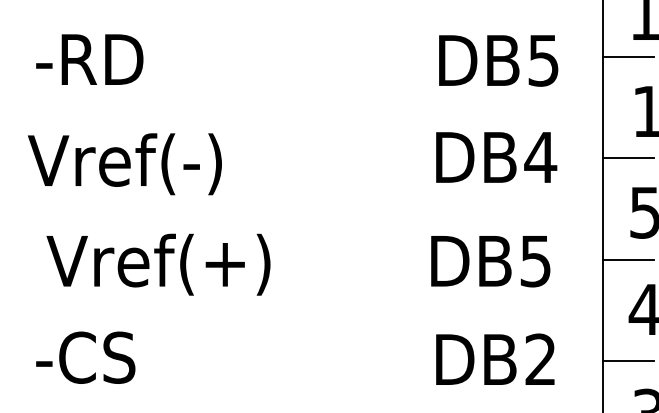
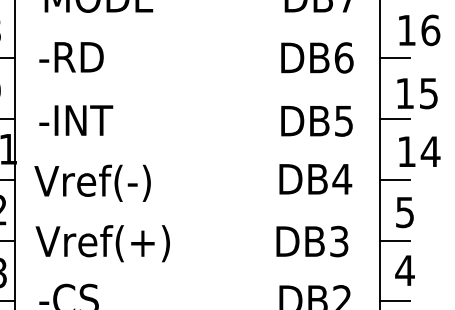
text: (113, 59) -> (85, 120), -RD -> -INT
text: (536, 259) -> (339, 240), DB5 -> DB3
text: (158, 264) -> (102, 243), moved

